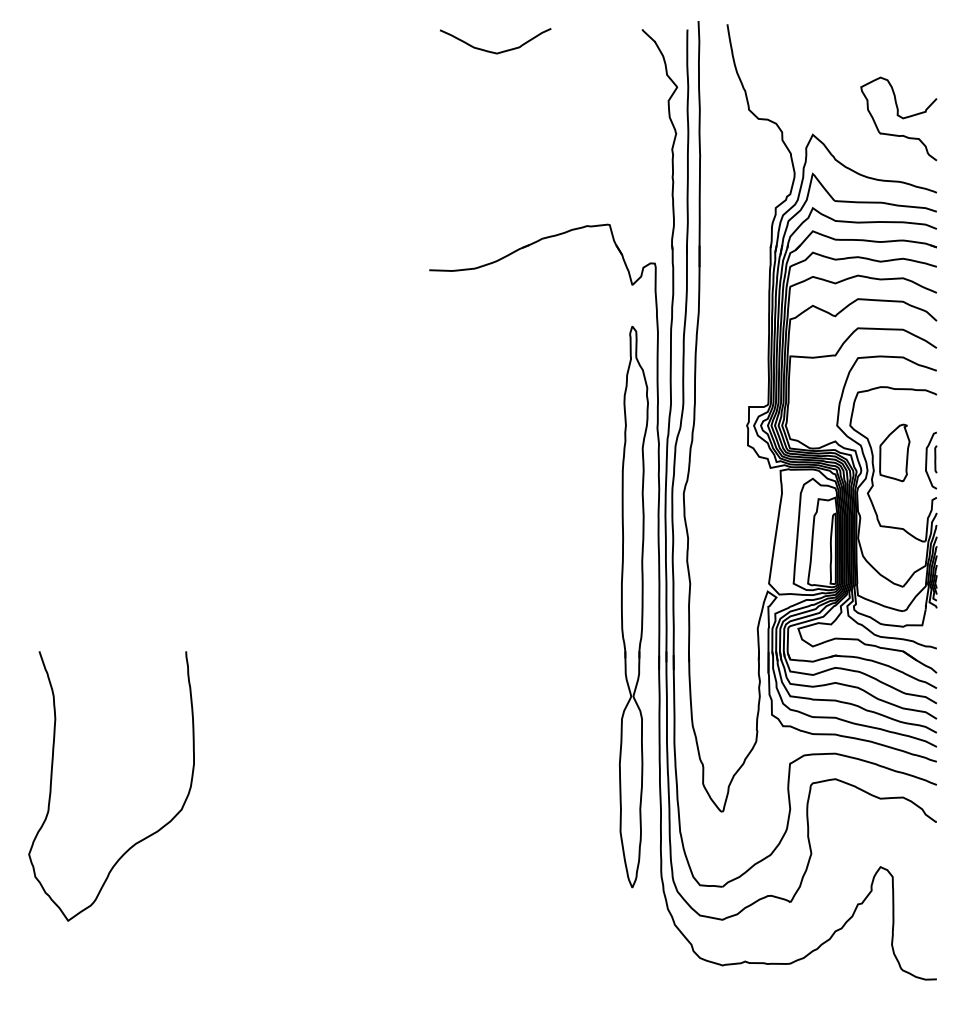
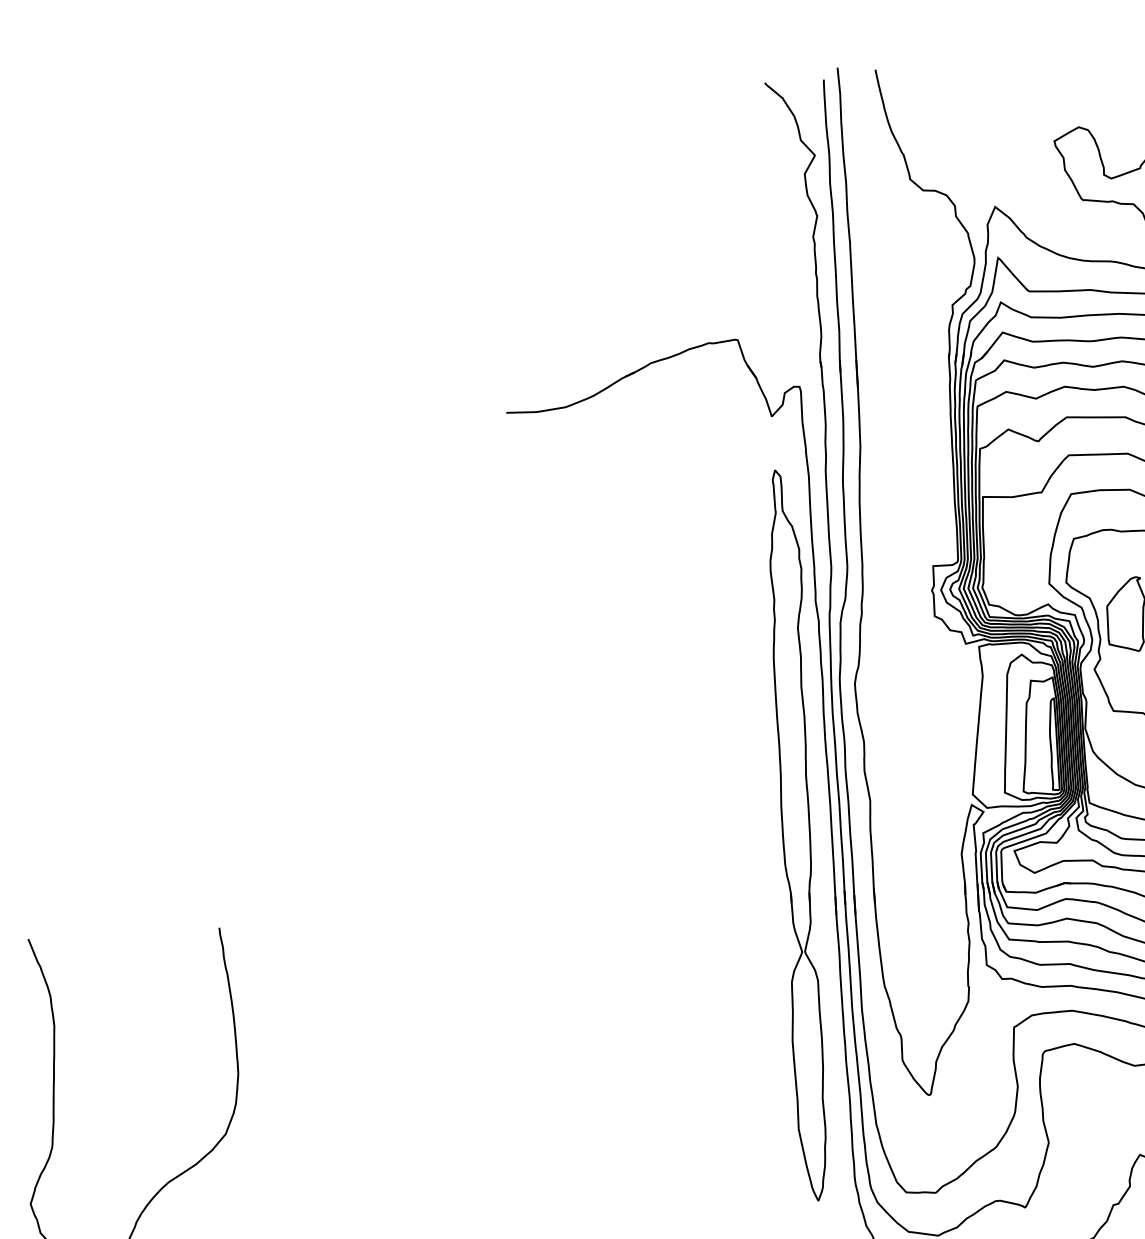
curve: (493, 51) -> (573, 123), removed

